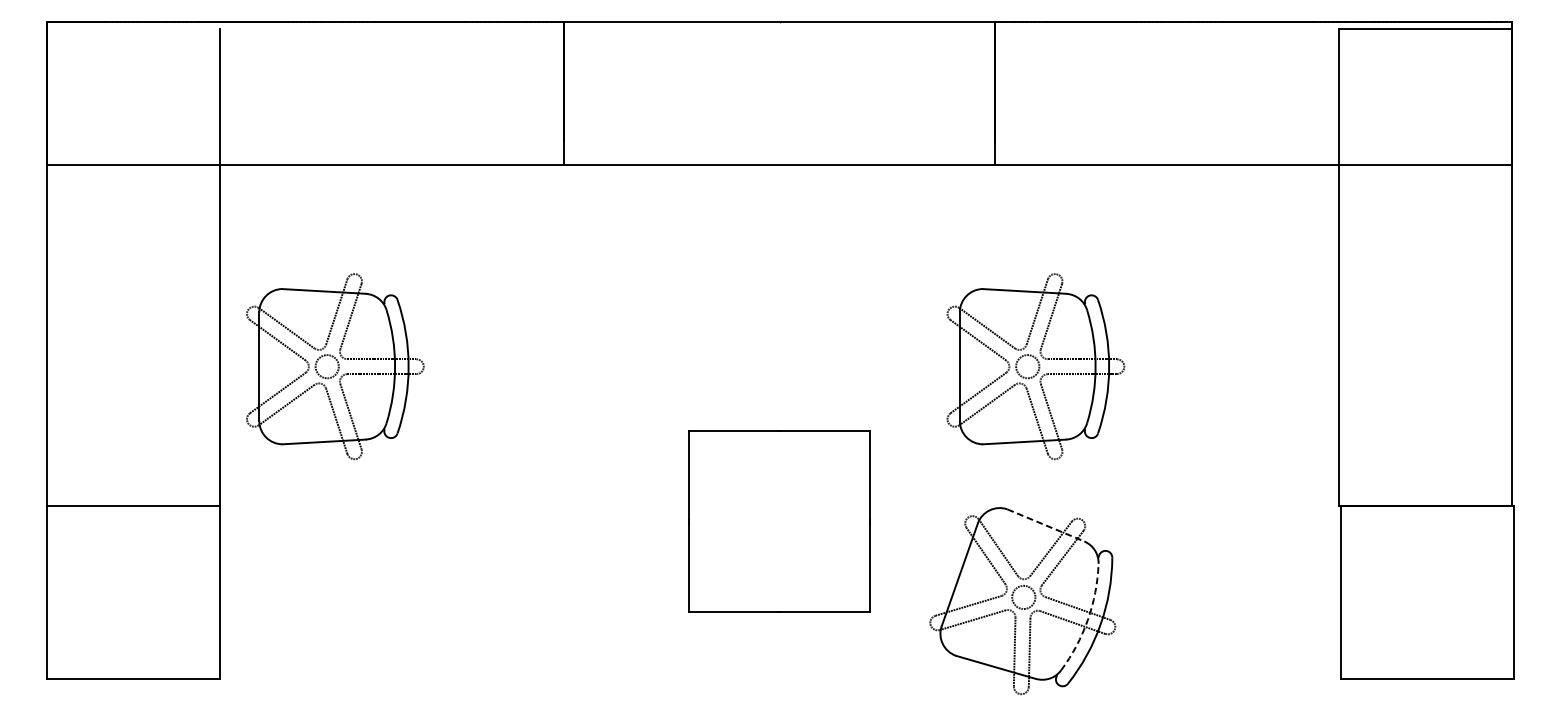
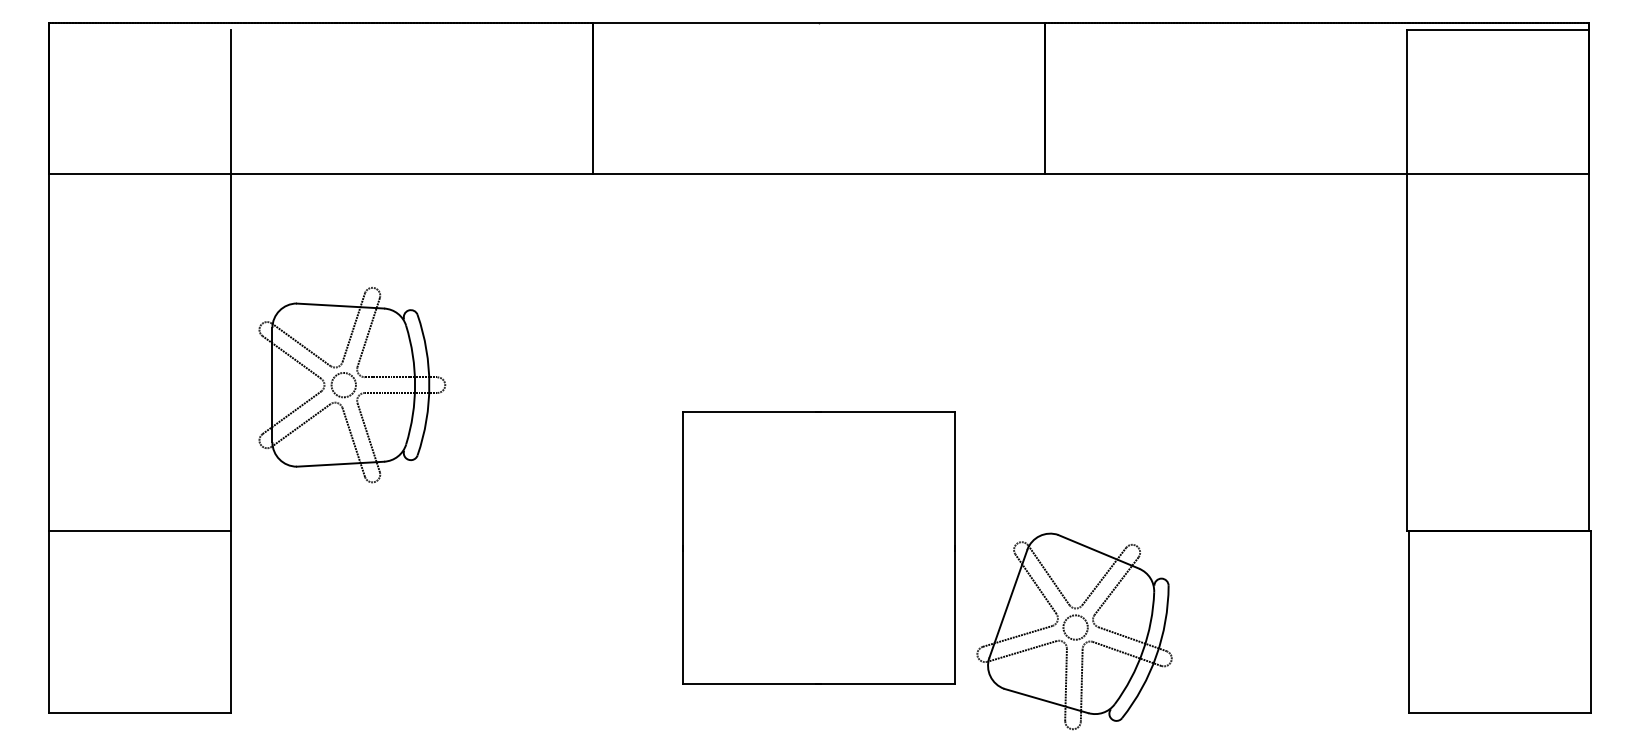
part: (1036, 367) -> (1088, 385), removed
part: (779, 521) -> (818, 547), size x1.43
line: (1045, 525) -> (1098, 551), dashed -> solid
arc: (1087, 620) -> (1142, 651), dashed -> solid

